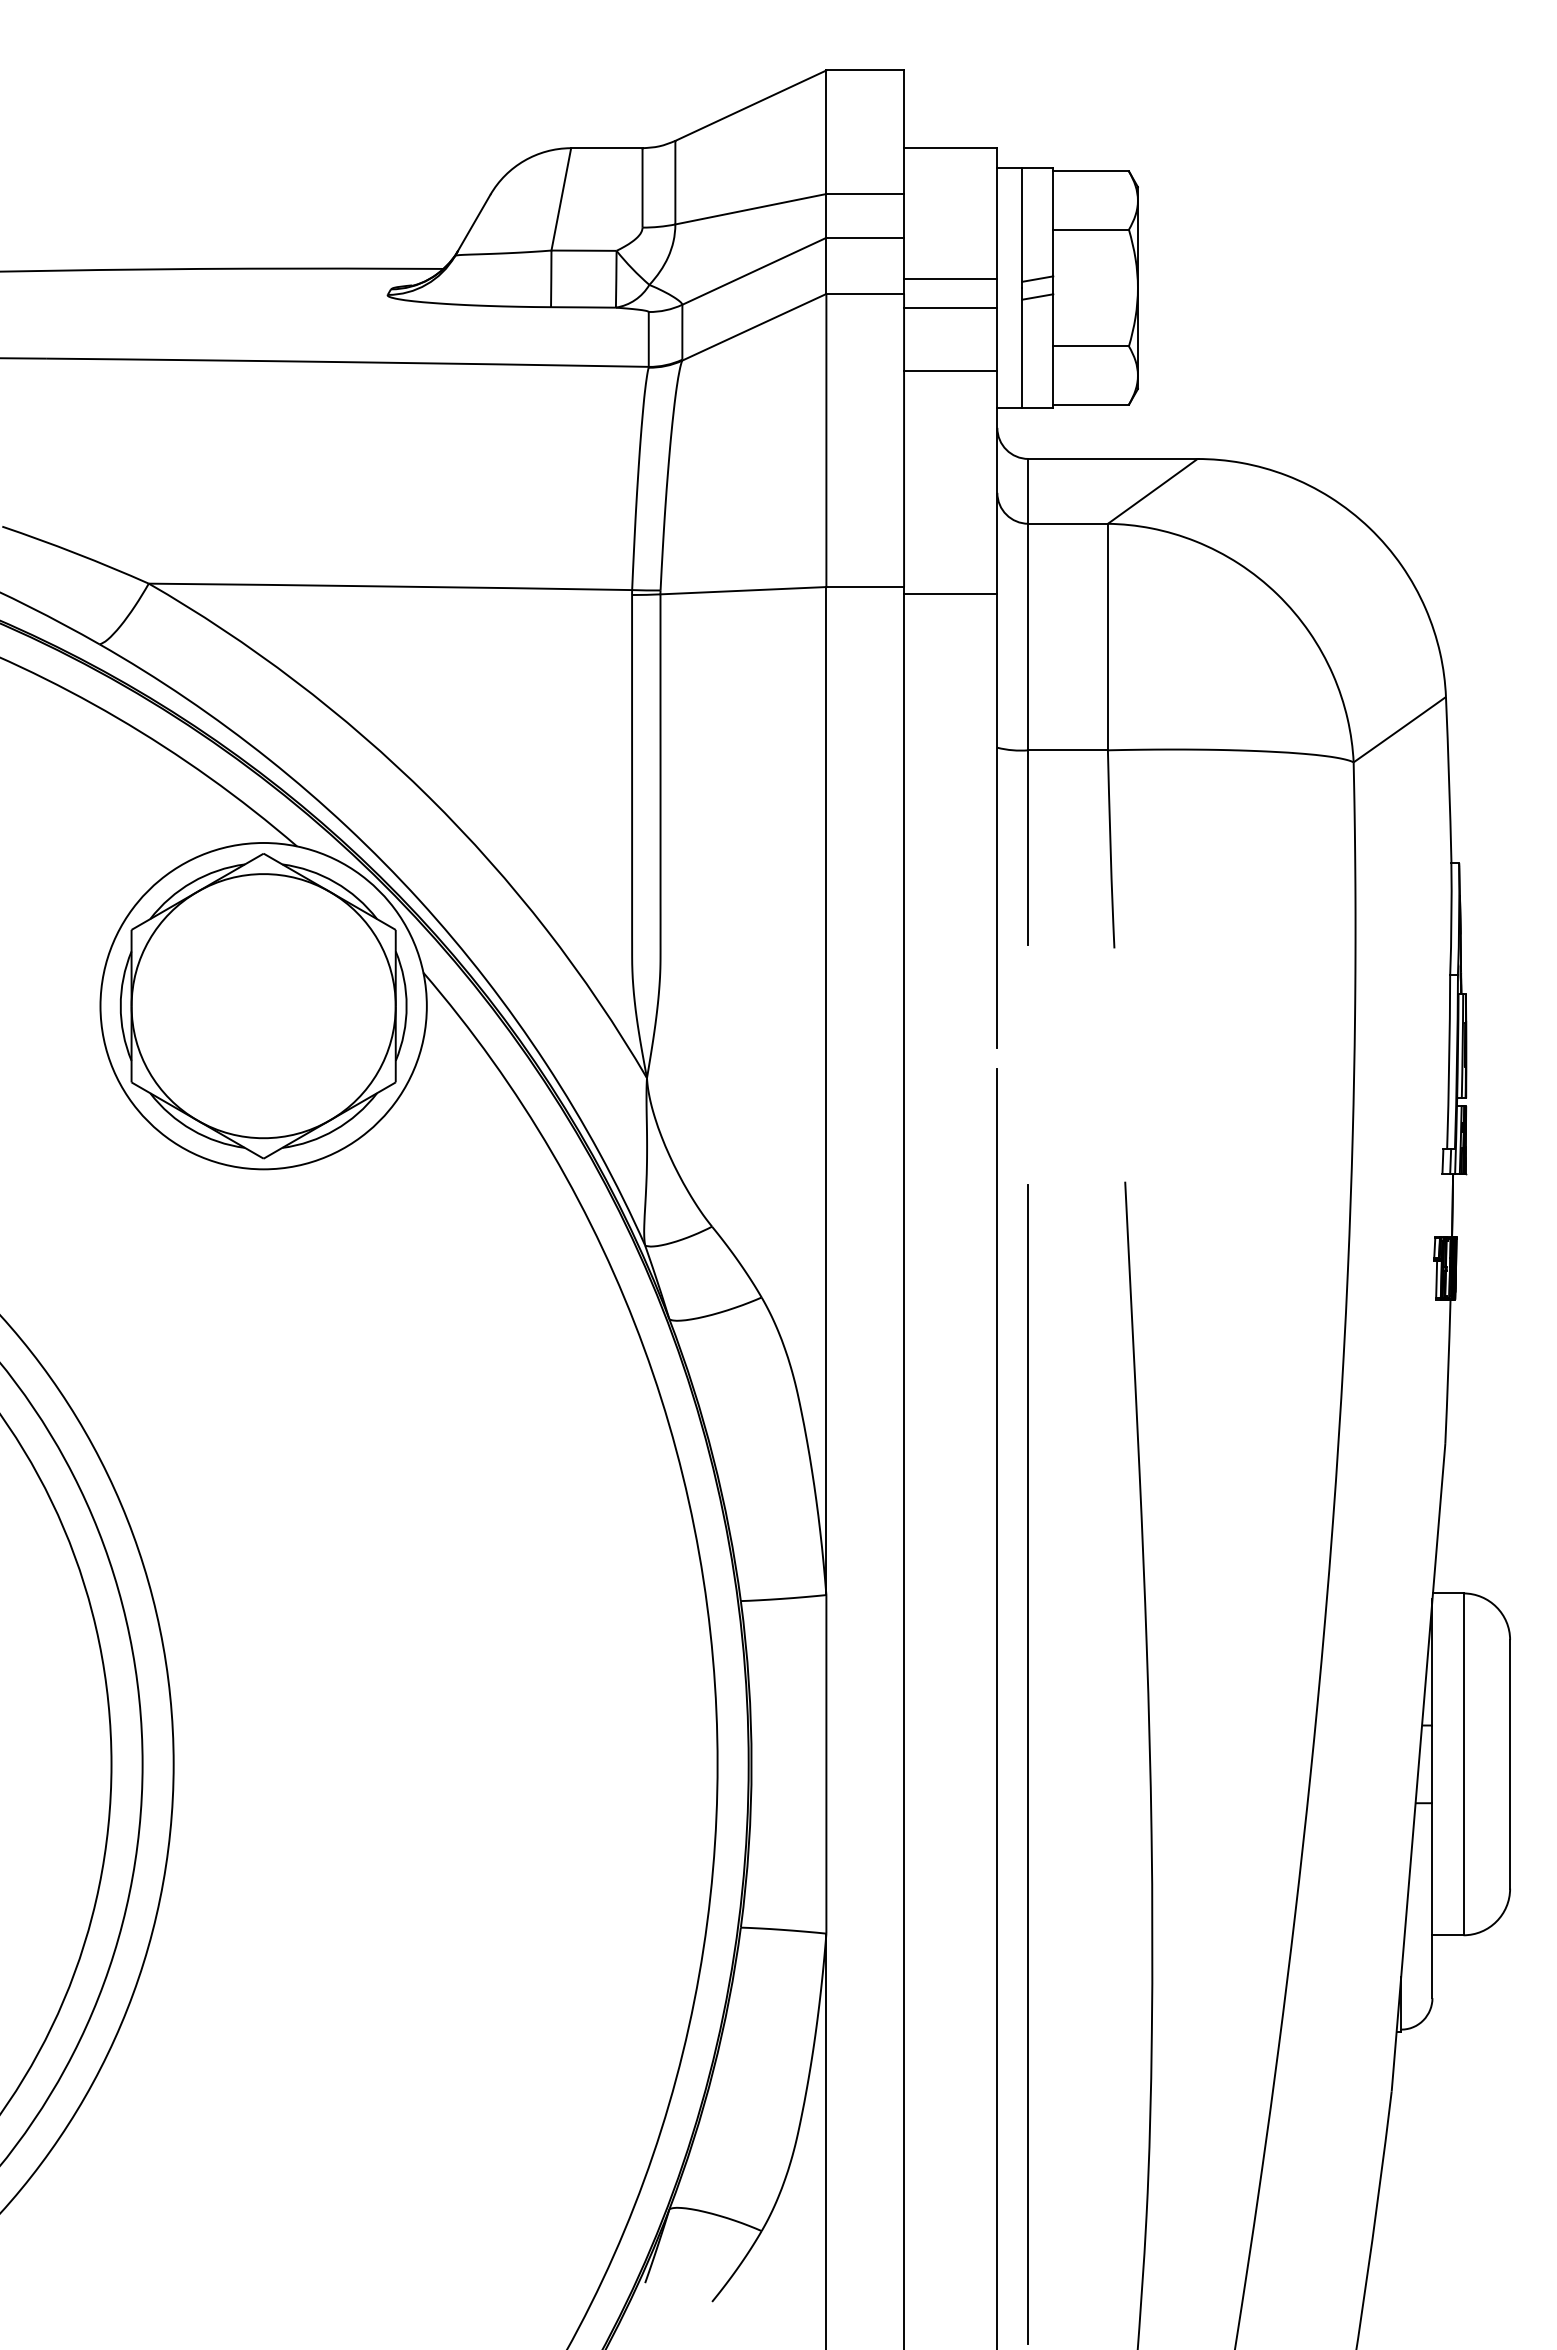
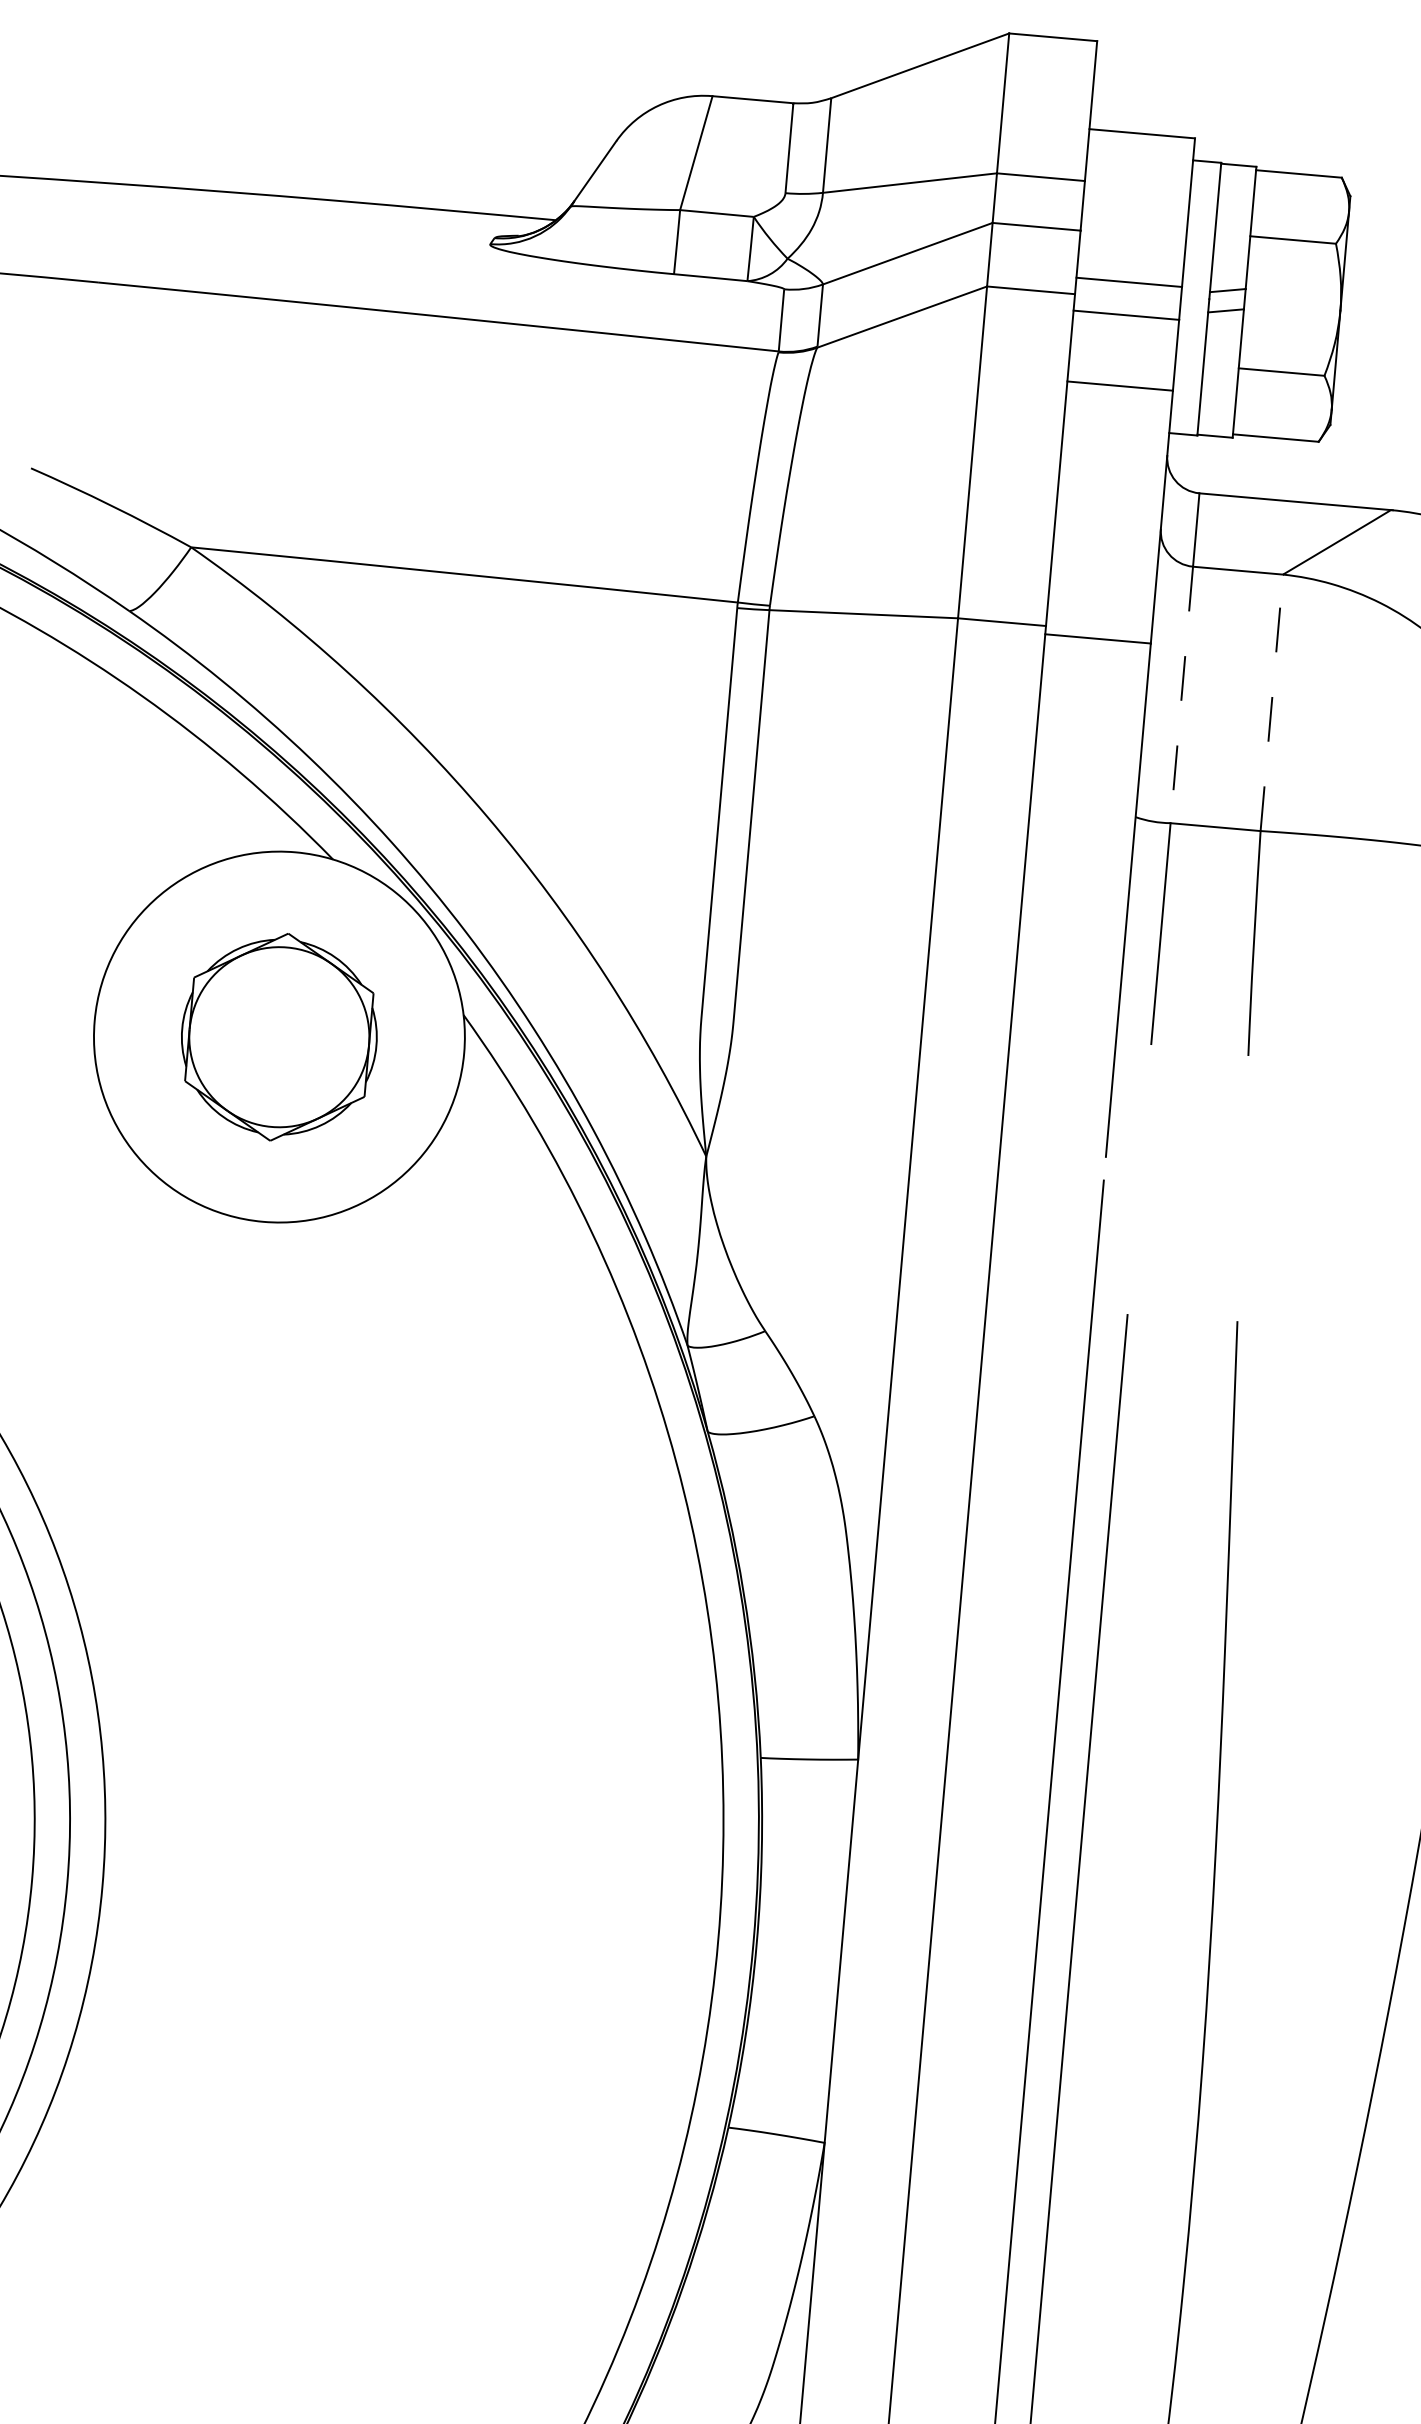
line: (1107, 636) -> (1271, 702), solid -> dashed
line: (1028, 637) -> (1181, 695), solid -> dashed
part: (263, 1006) -> (279, 1037), size x0.6

